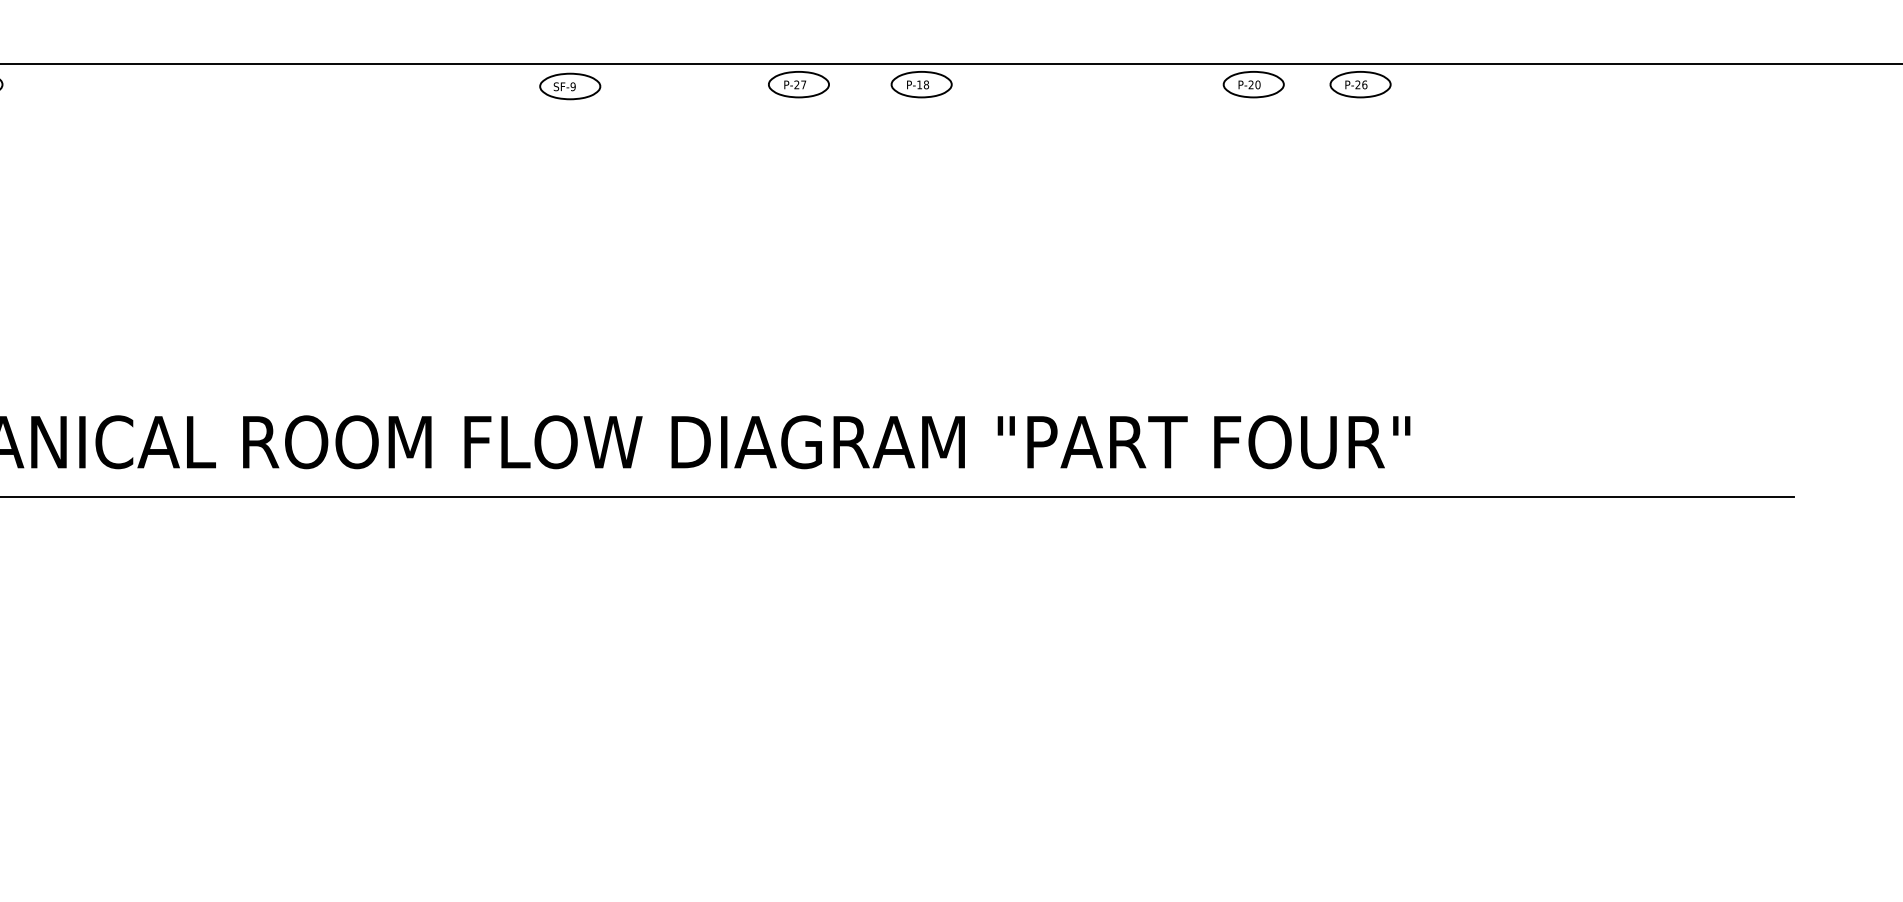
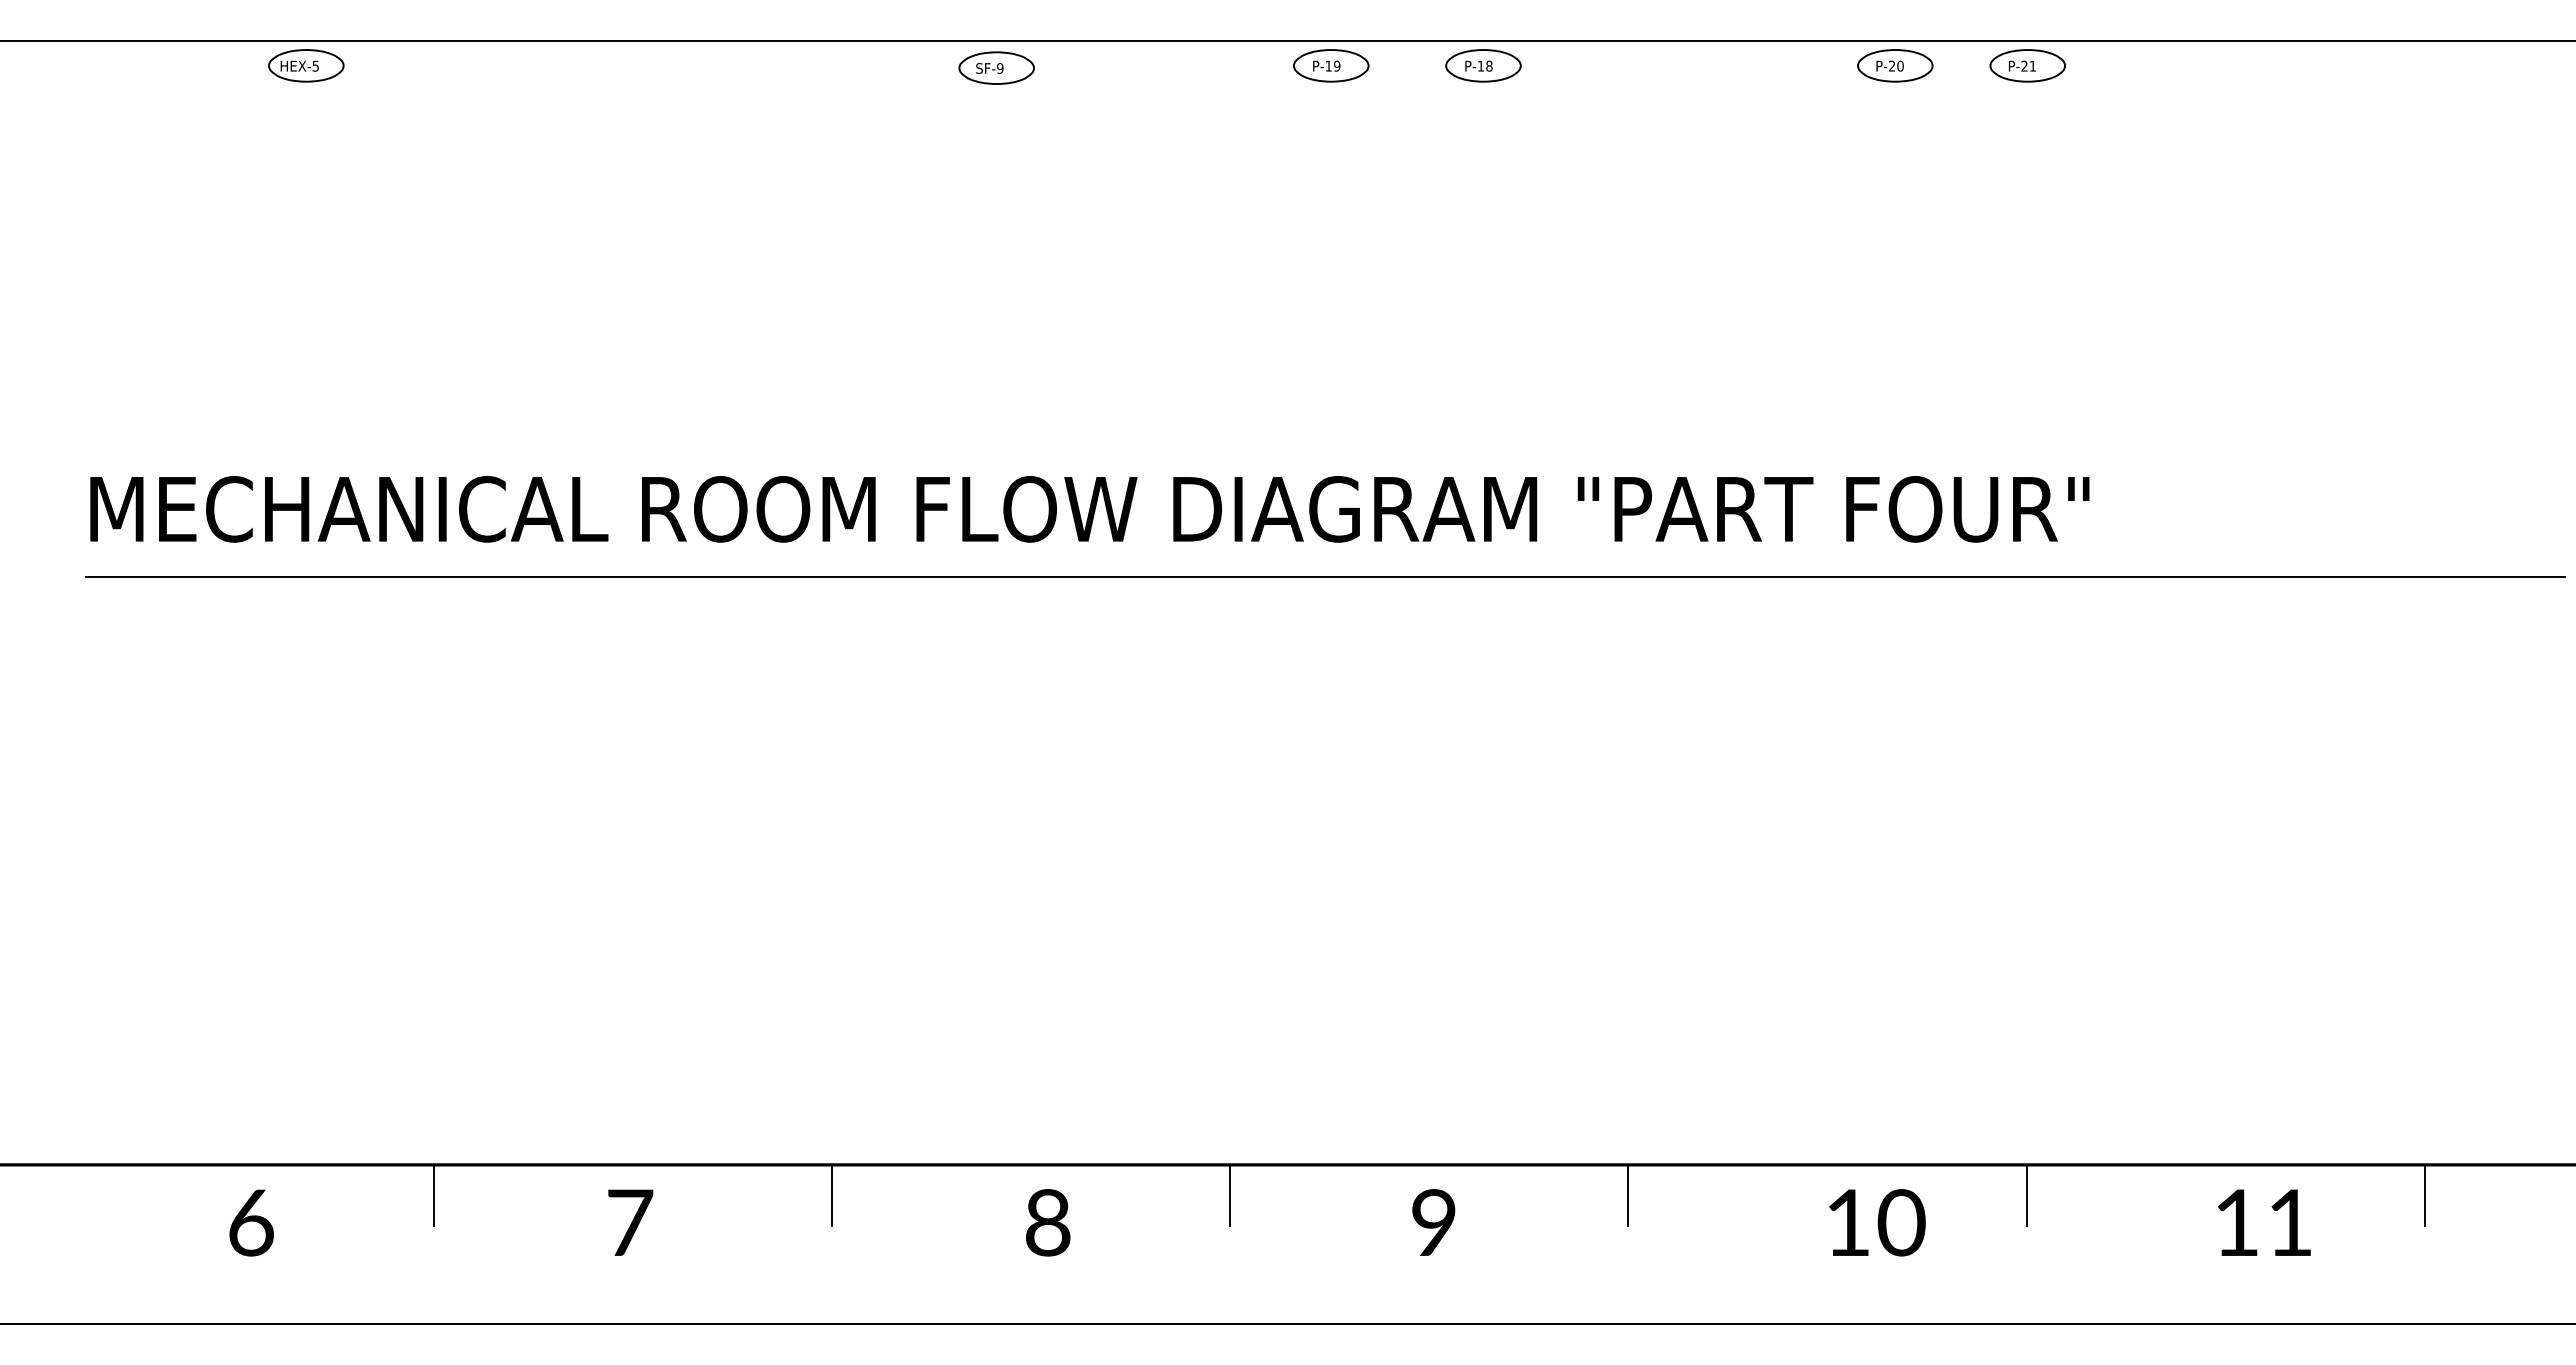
text: (799, 84) -> (1332, 65), P-27 -> P-19
text: (1364, 84) -> (2032, 65), P-26 -> P-21
part: (570, 85) -> (996, 67), moved

